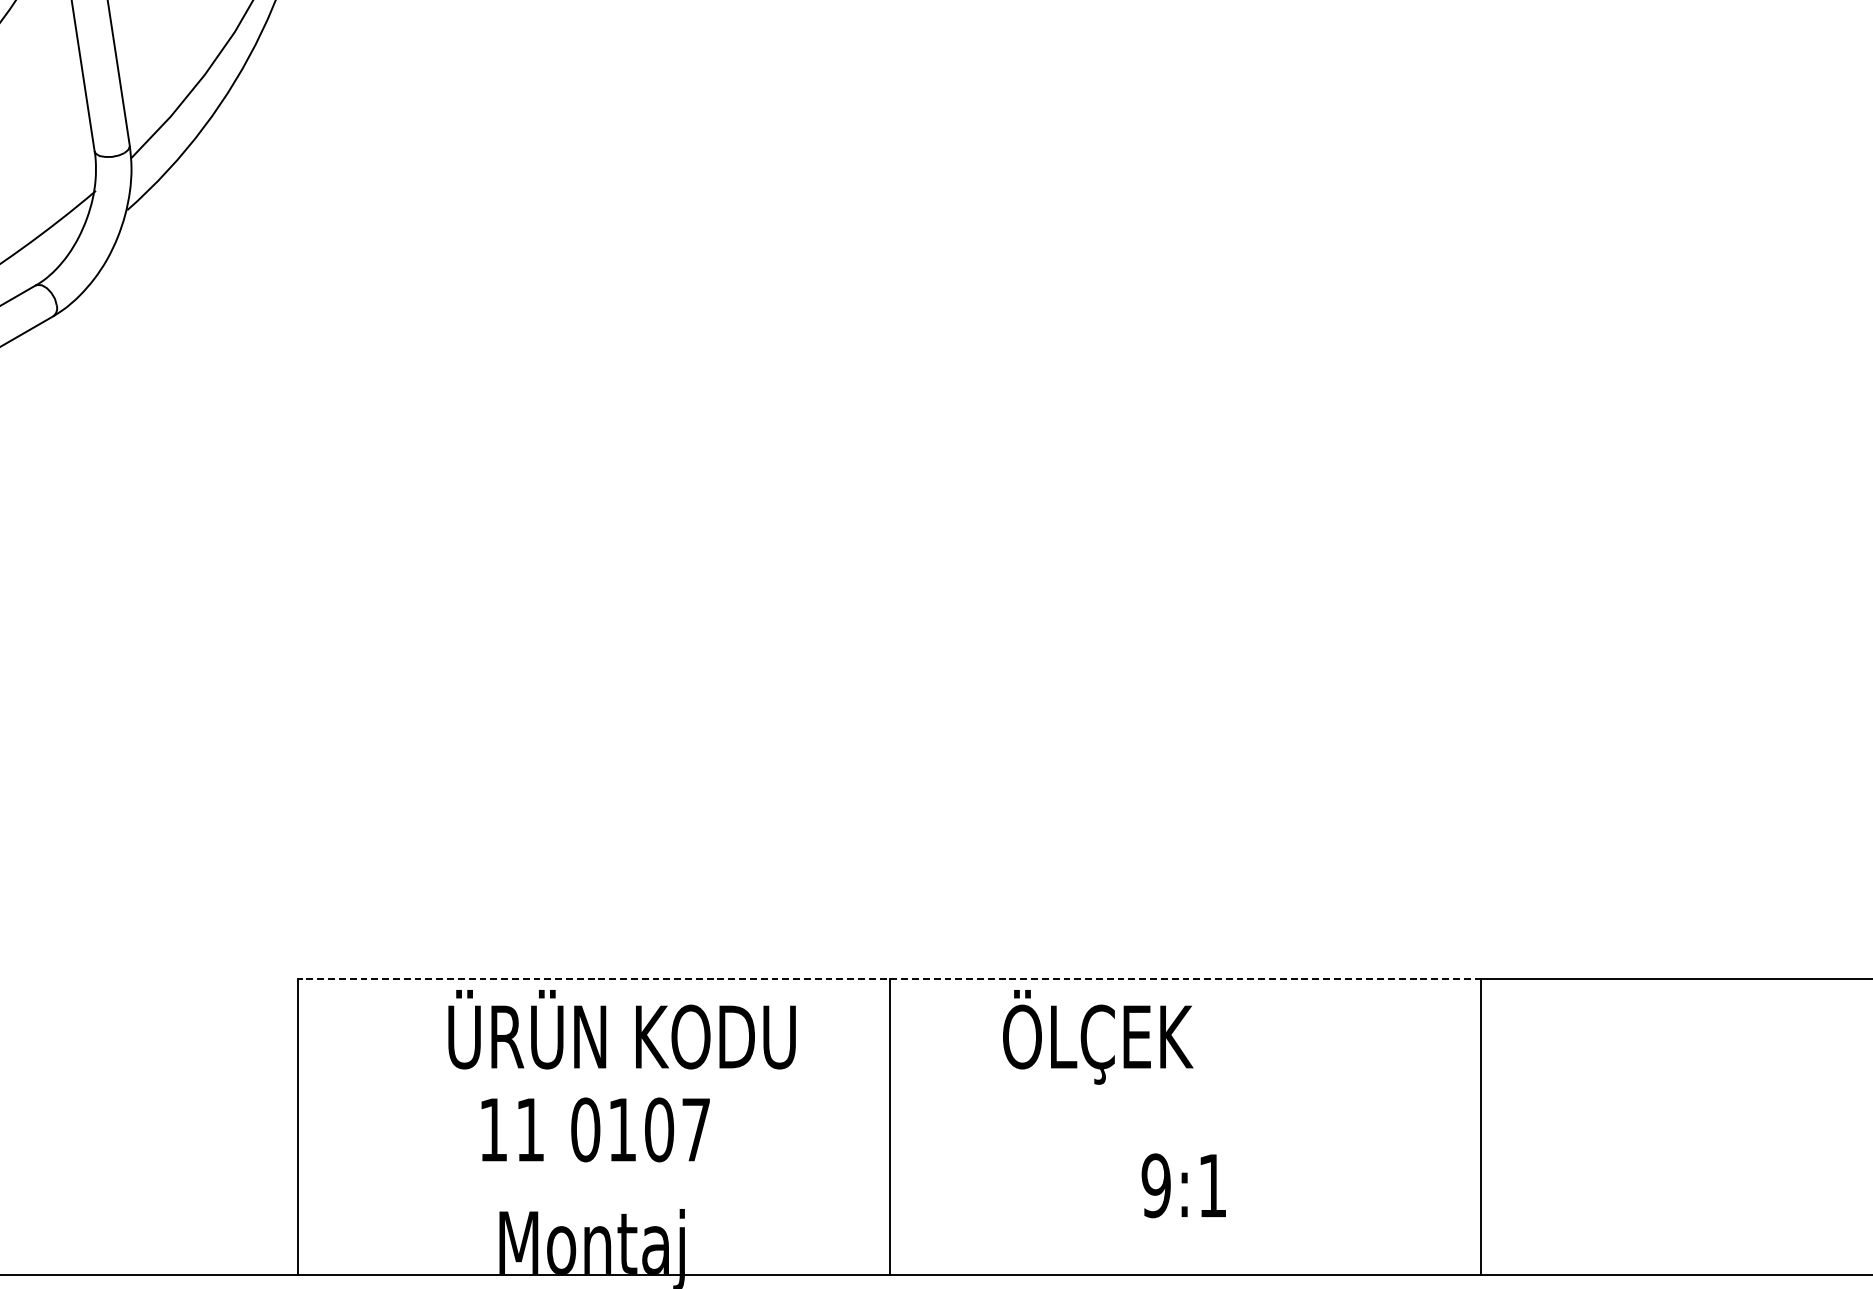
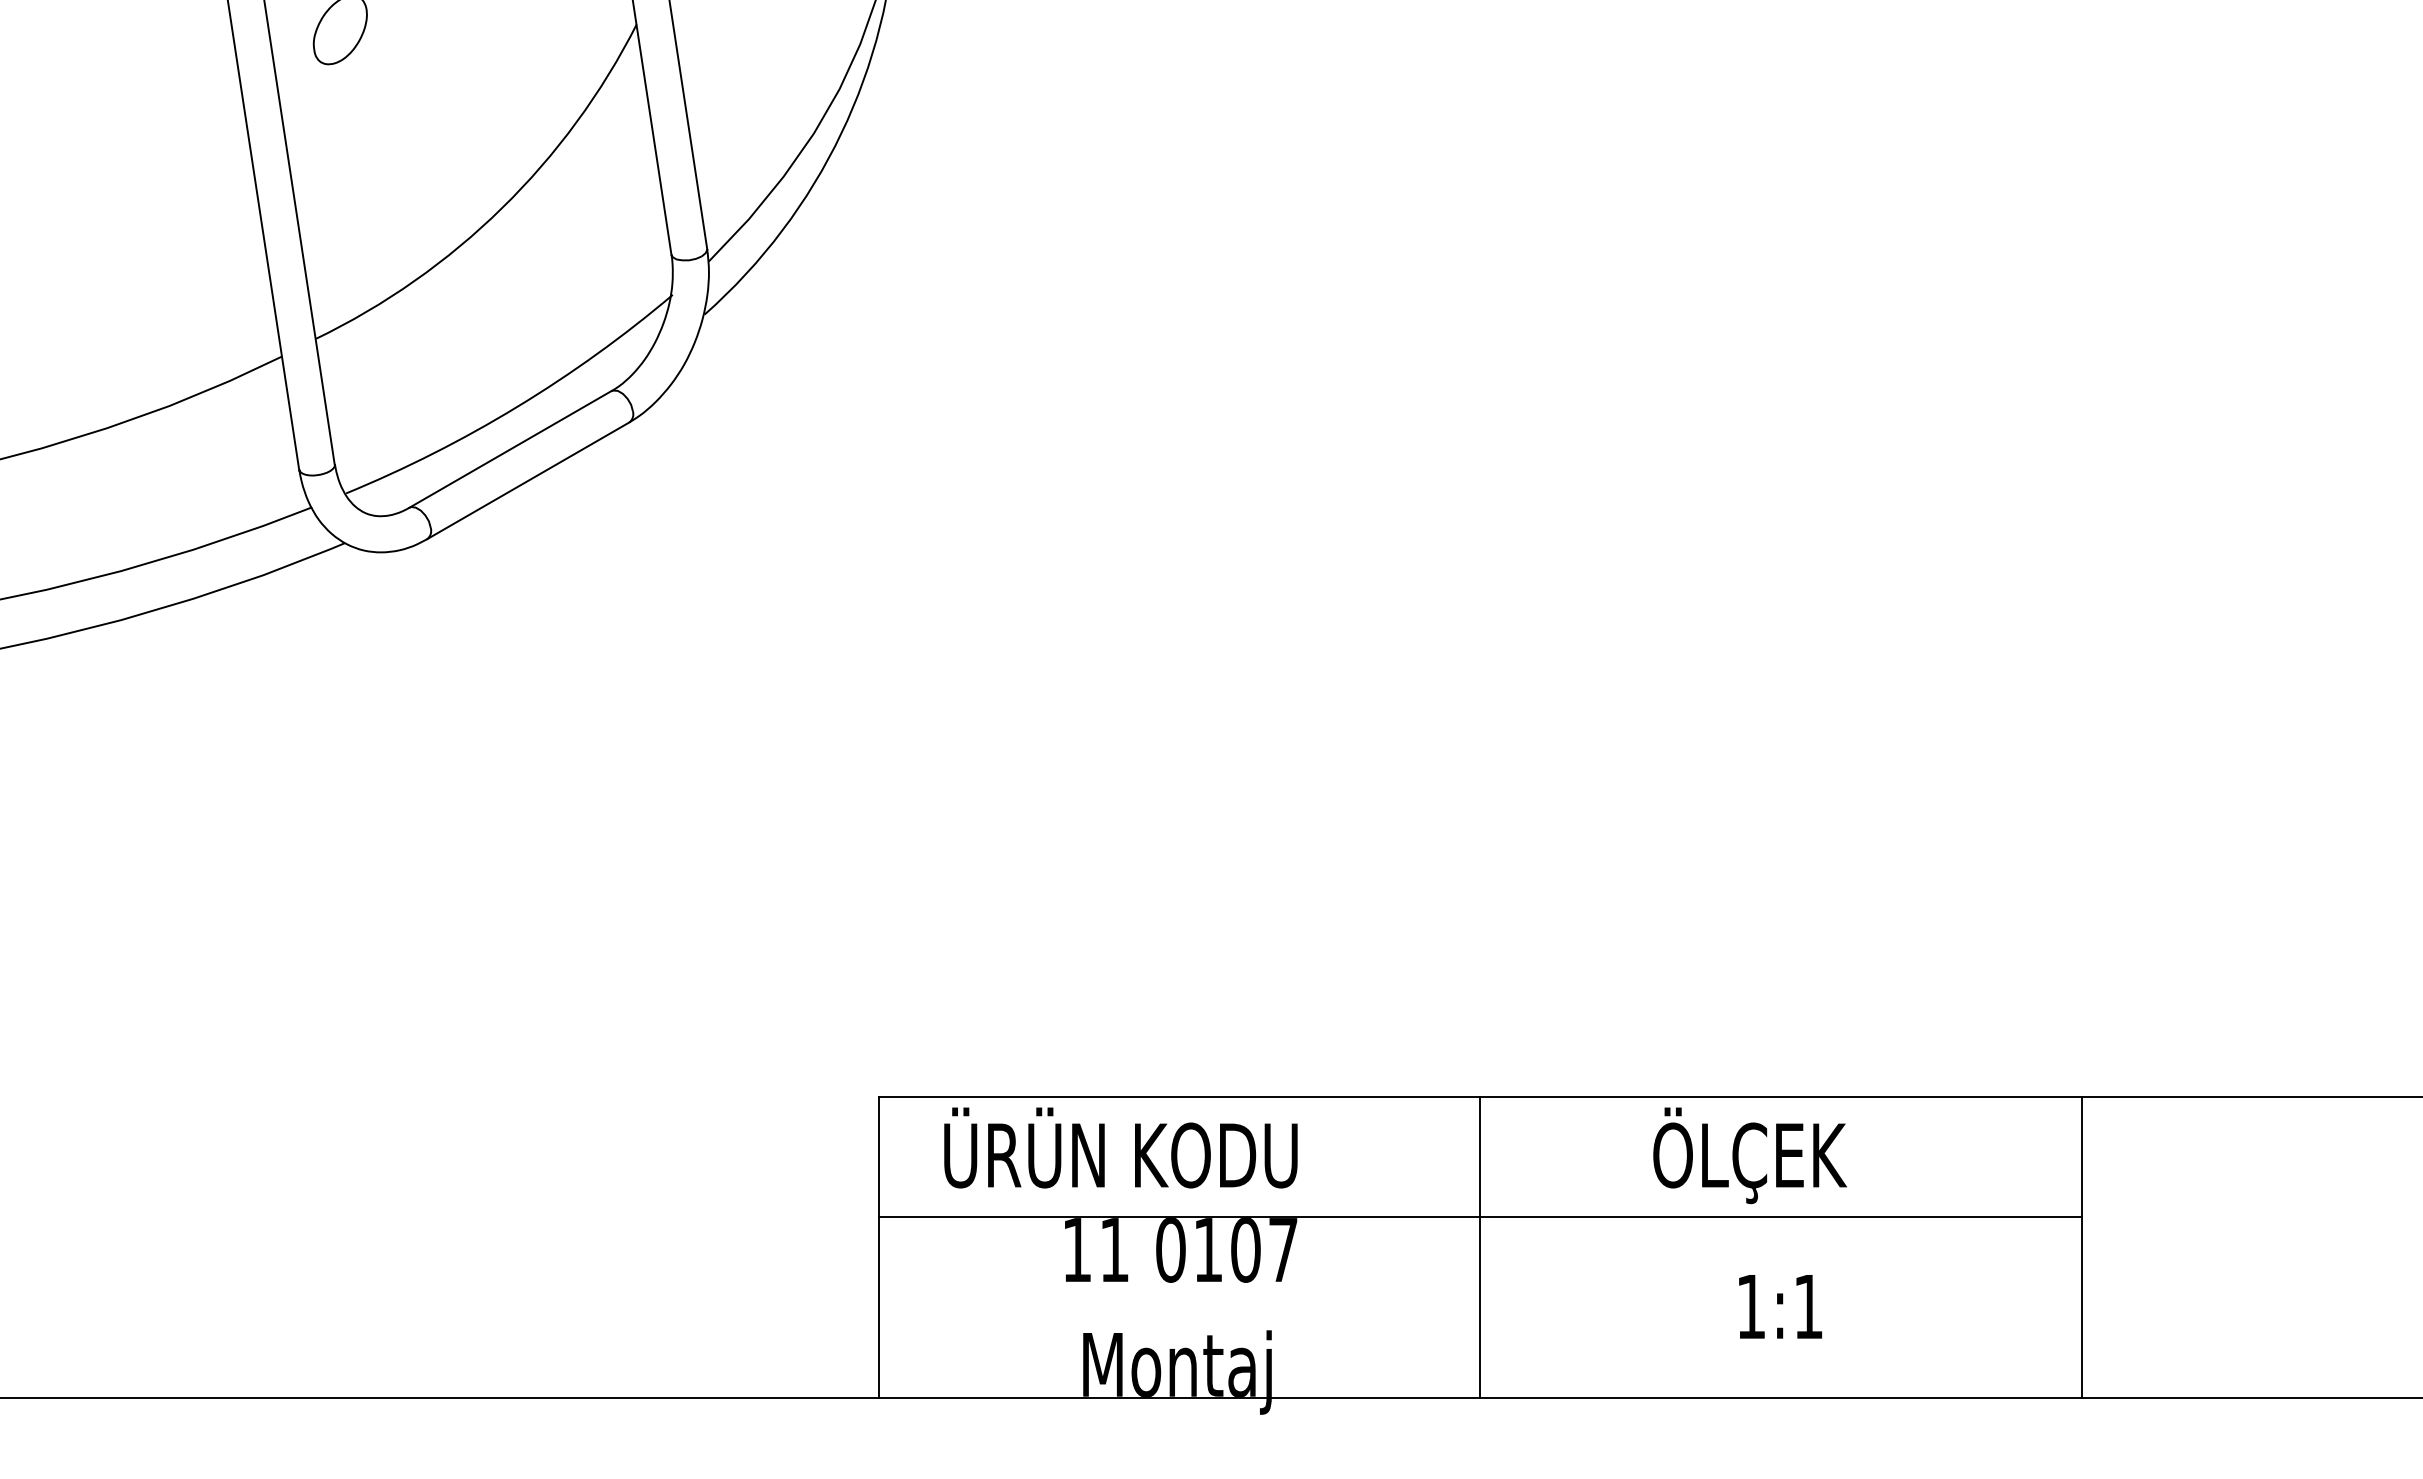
line: (890, 979) -> (1480, 1096), dashed -> solid
text: (621, 1029) -> (1120, 1147), moved
text: (1097, 1037) -> (1749, 1155), moved
line: (889, 1098) -> (1479, 1217), added
text: (1155, 1185) -> (1750, 1306), 9:1 -> 1:1

